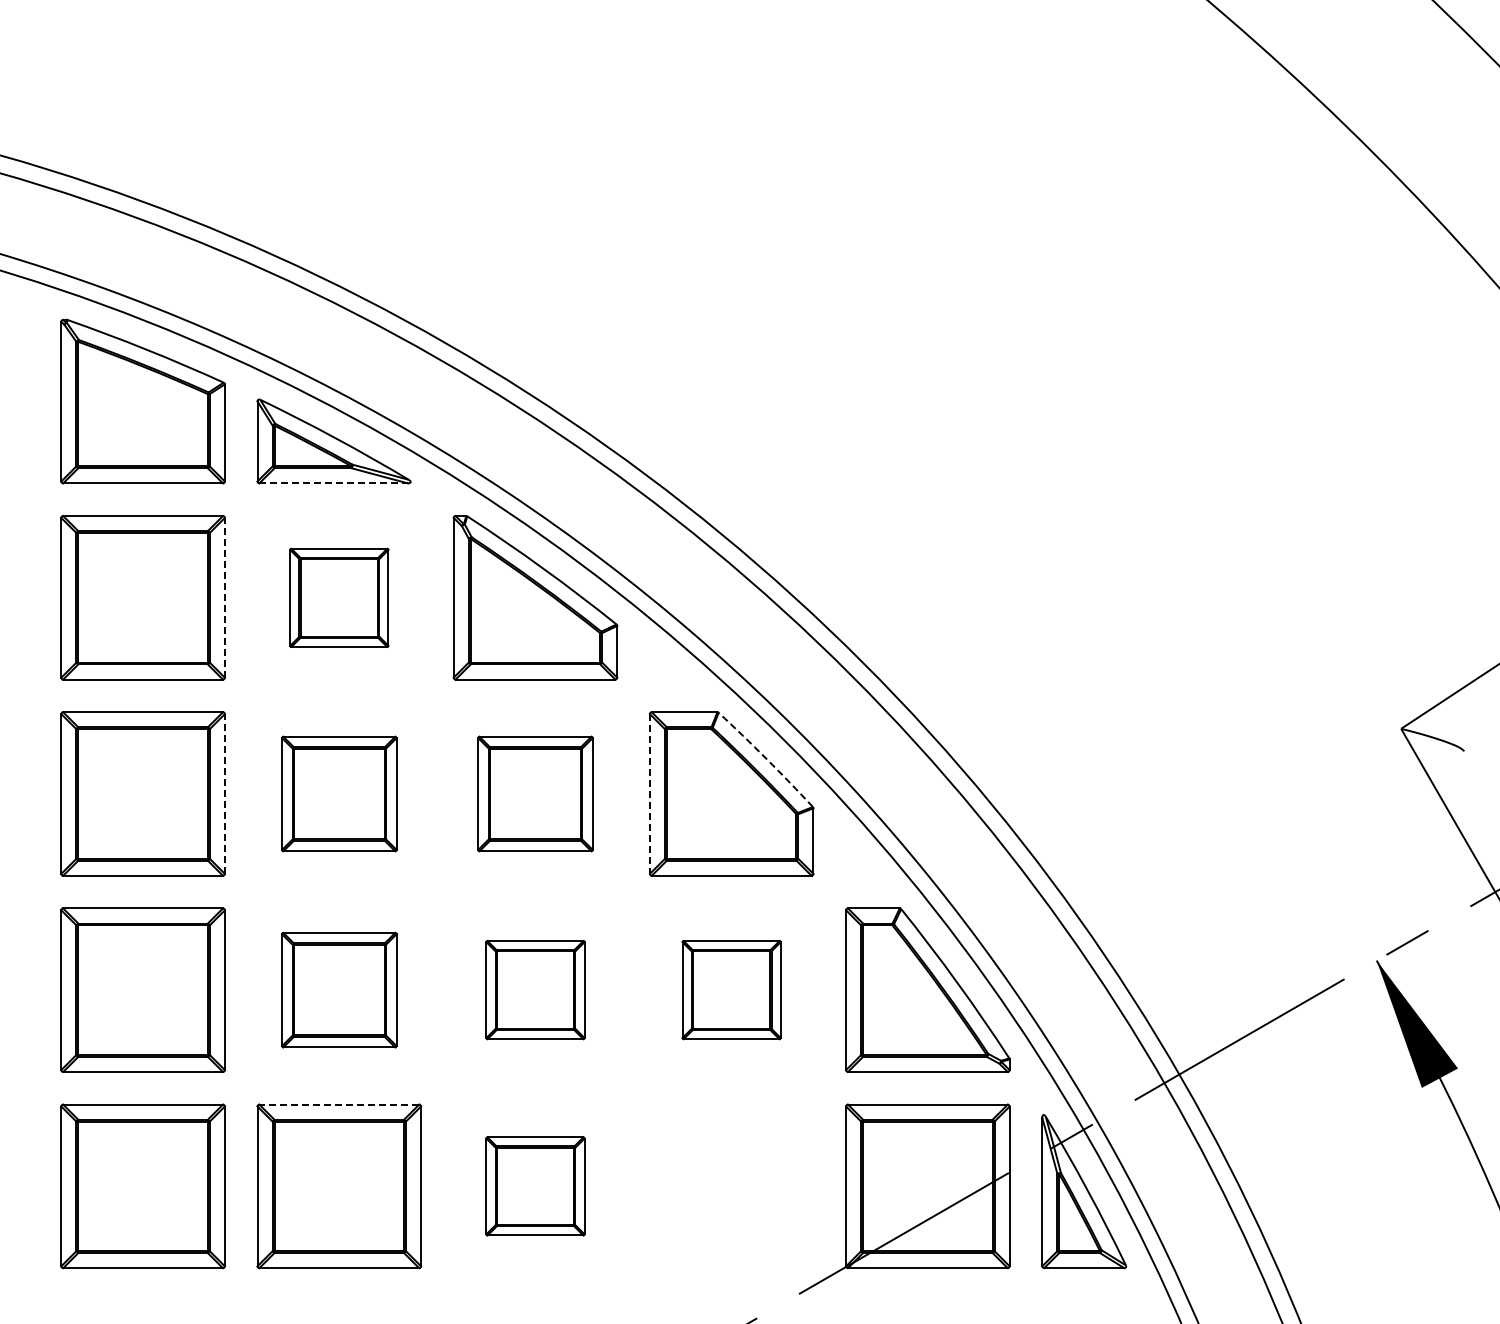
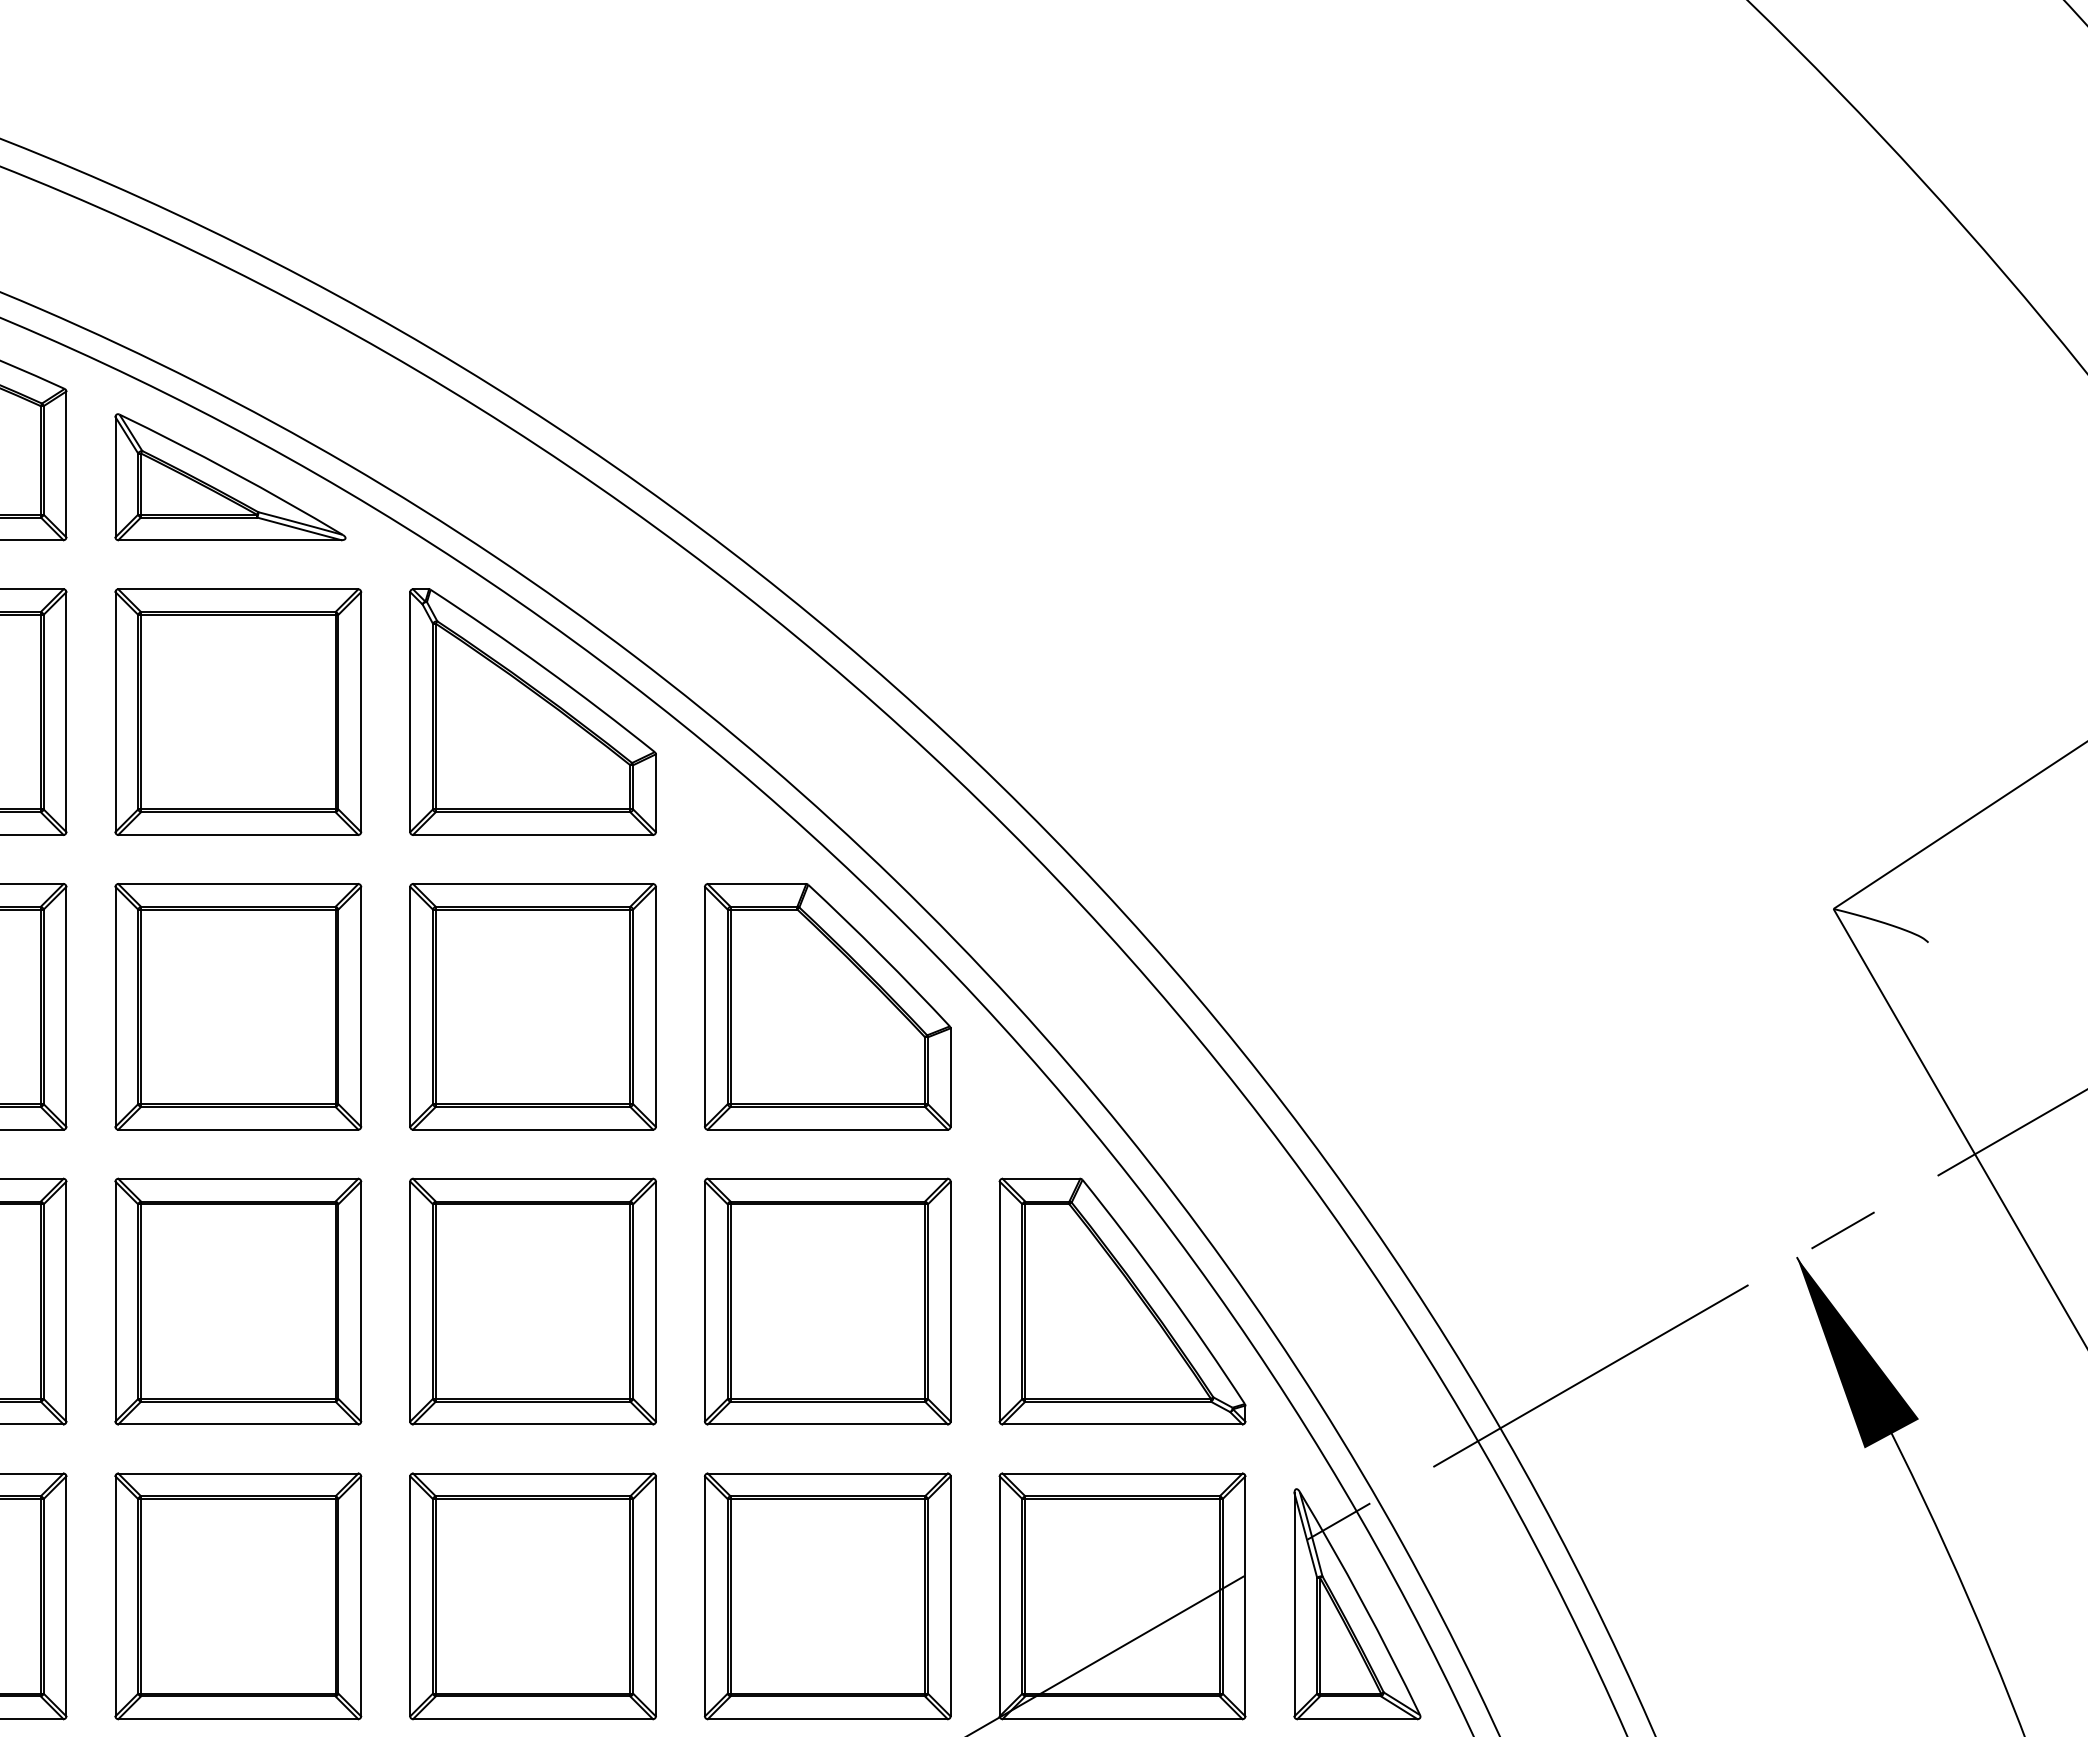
line: (334, 483) -> (231, 540), dashed -> solid
line: (224, 597) -> (65, 711), dashed -> solid
part: (339, 597) -> (238, 711), size x1.67
arc: (766, 759) -> (880, 955), dashed -> solid
part: (339, 793) -> (238, 1006), size x1.43
part: (535, 793) -> (533, 1006), size x1.43
line: (224, 794) -> (65, 1007), dashed -> solid
line: (649, 794) -> (704, 1007), dashed -> solid
part: (339, 989) -> (238, 1300), size x1.43
part: (535, 989) -> (533, 1300), size x1.67
part: (731, 989) -> (827, 1300), size x1.67
line: (339, 1104) -> (238, 1473), dashed -> solid
part: (535, 1186) -> (533, 1596), size x1.67
part: (731, 1186) -> (827, 1596), added

